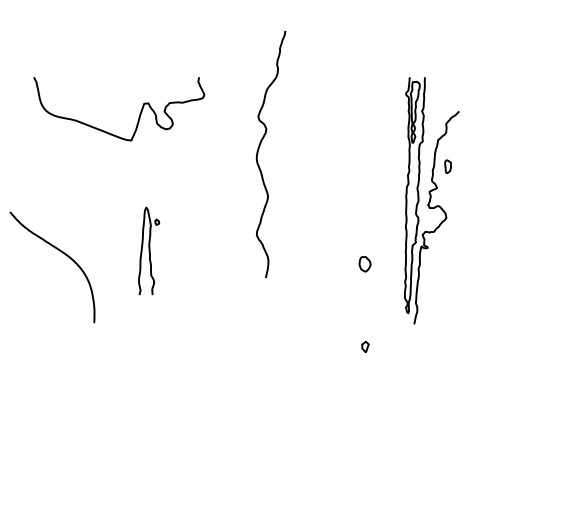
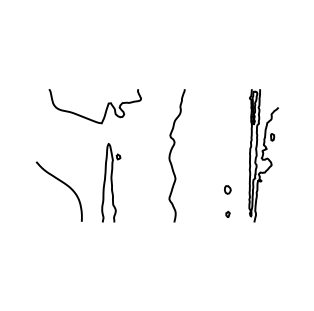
curve: (260, 150) -> (171, 153), moved
part: (149, 250) -> (111, 182), size x1.67
part: (364, 344) -> (227, 213), moved

